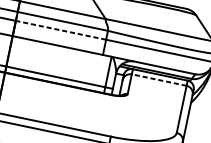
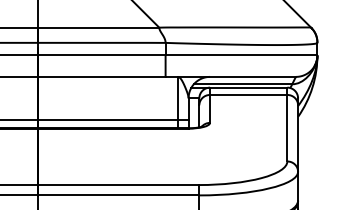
line: (60, 30) -> (101, 55), dashed -> solid
line: (159, 79) -> (248, 94), dashed -> solid

